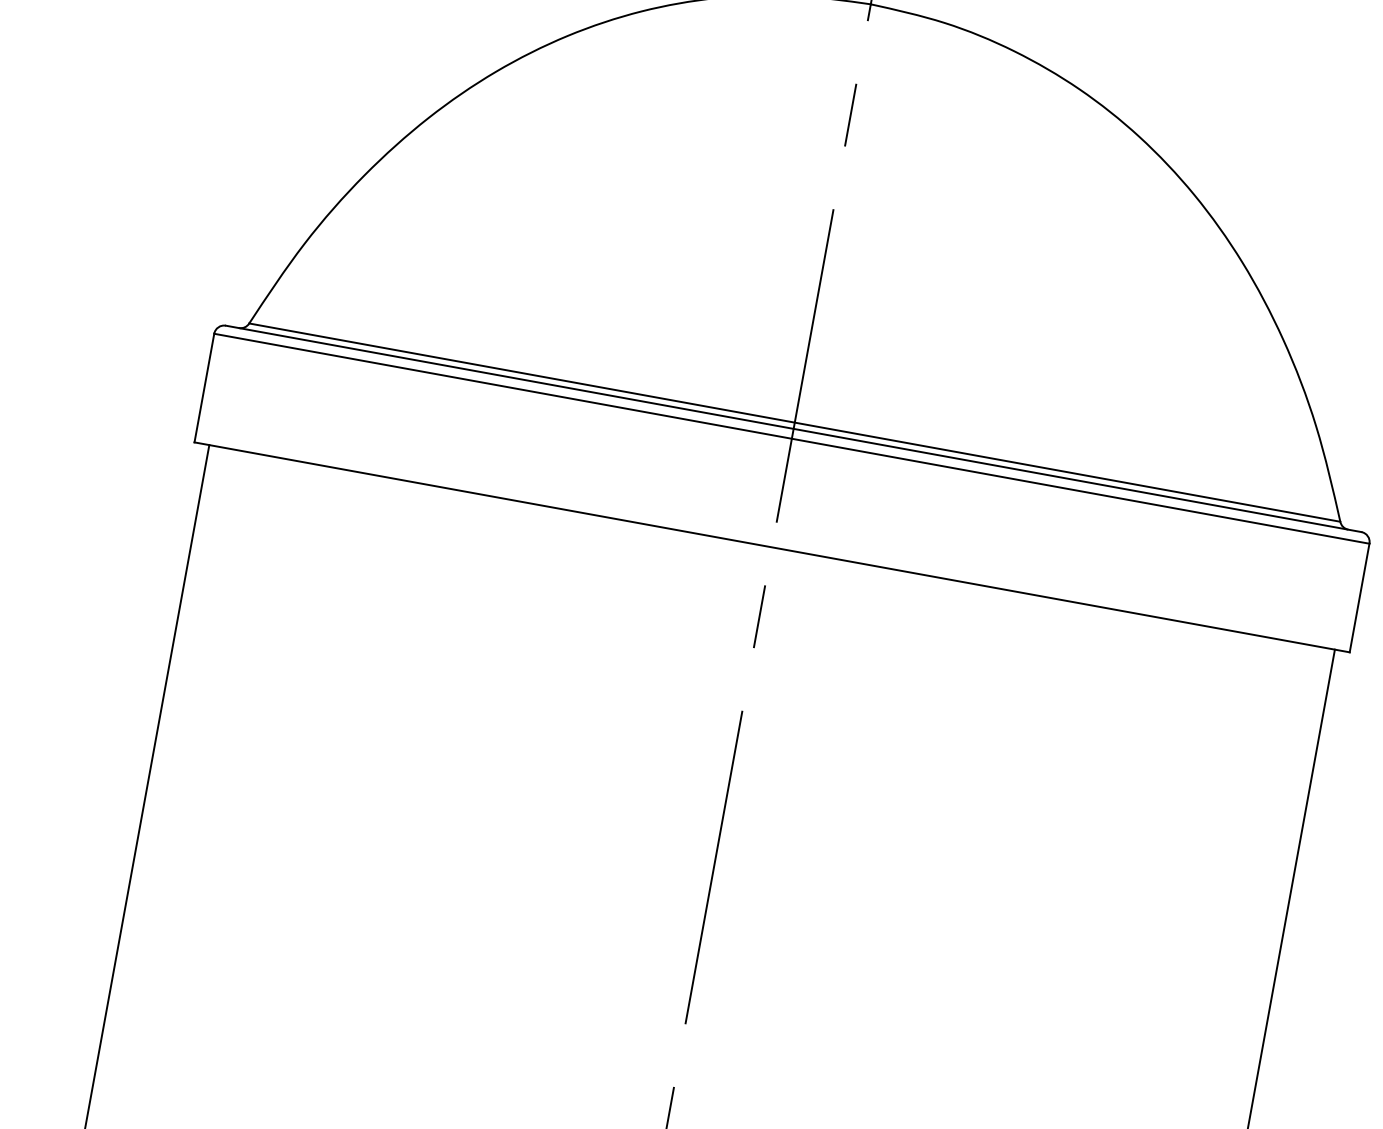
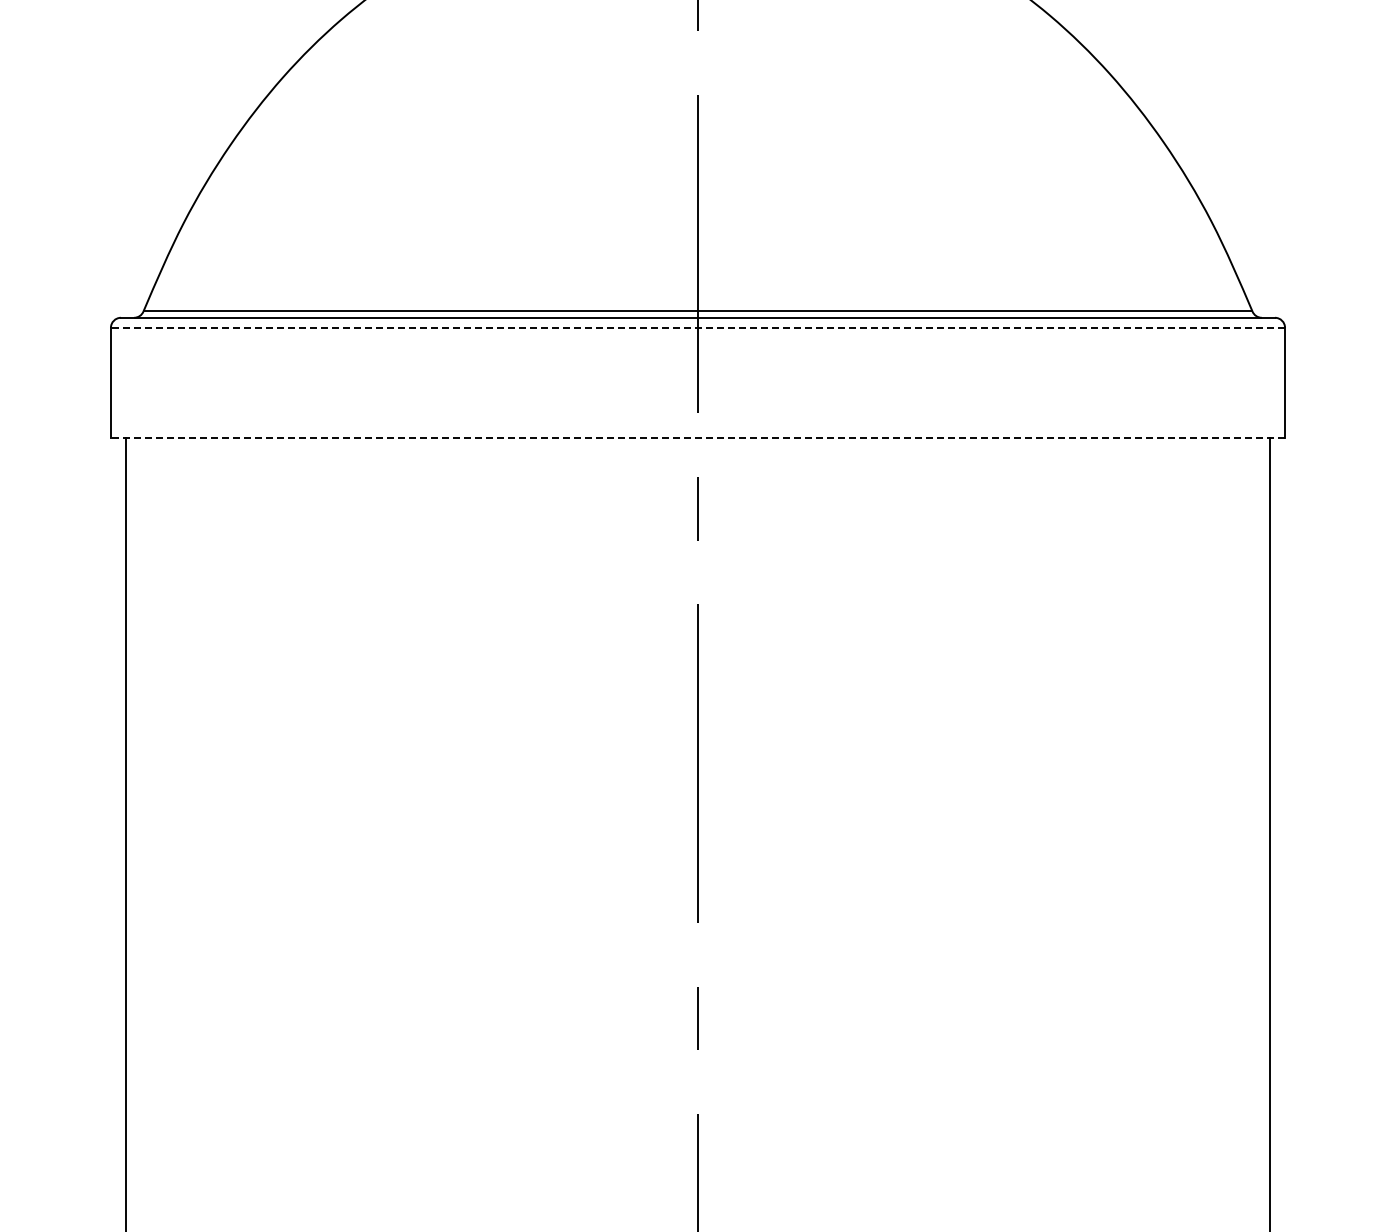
line: (791, 438) -> (697, 327), solid -> dashed
line: (771, 547) -> (697, 438), solid -> dashed

